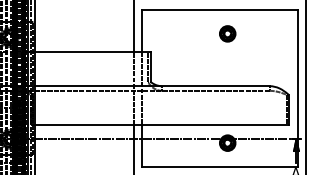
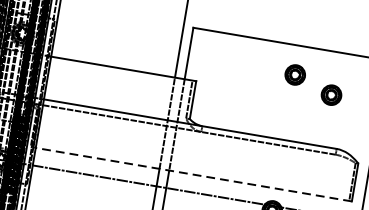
part: (258, 44) -> (331, 94), added
line: (161, 125) -> (193, 175), solid -> dashed

